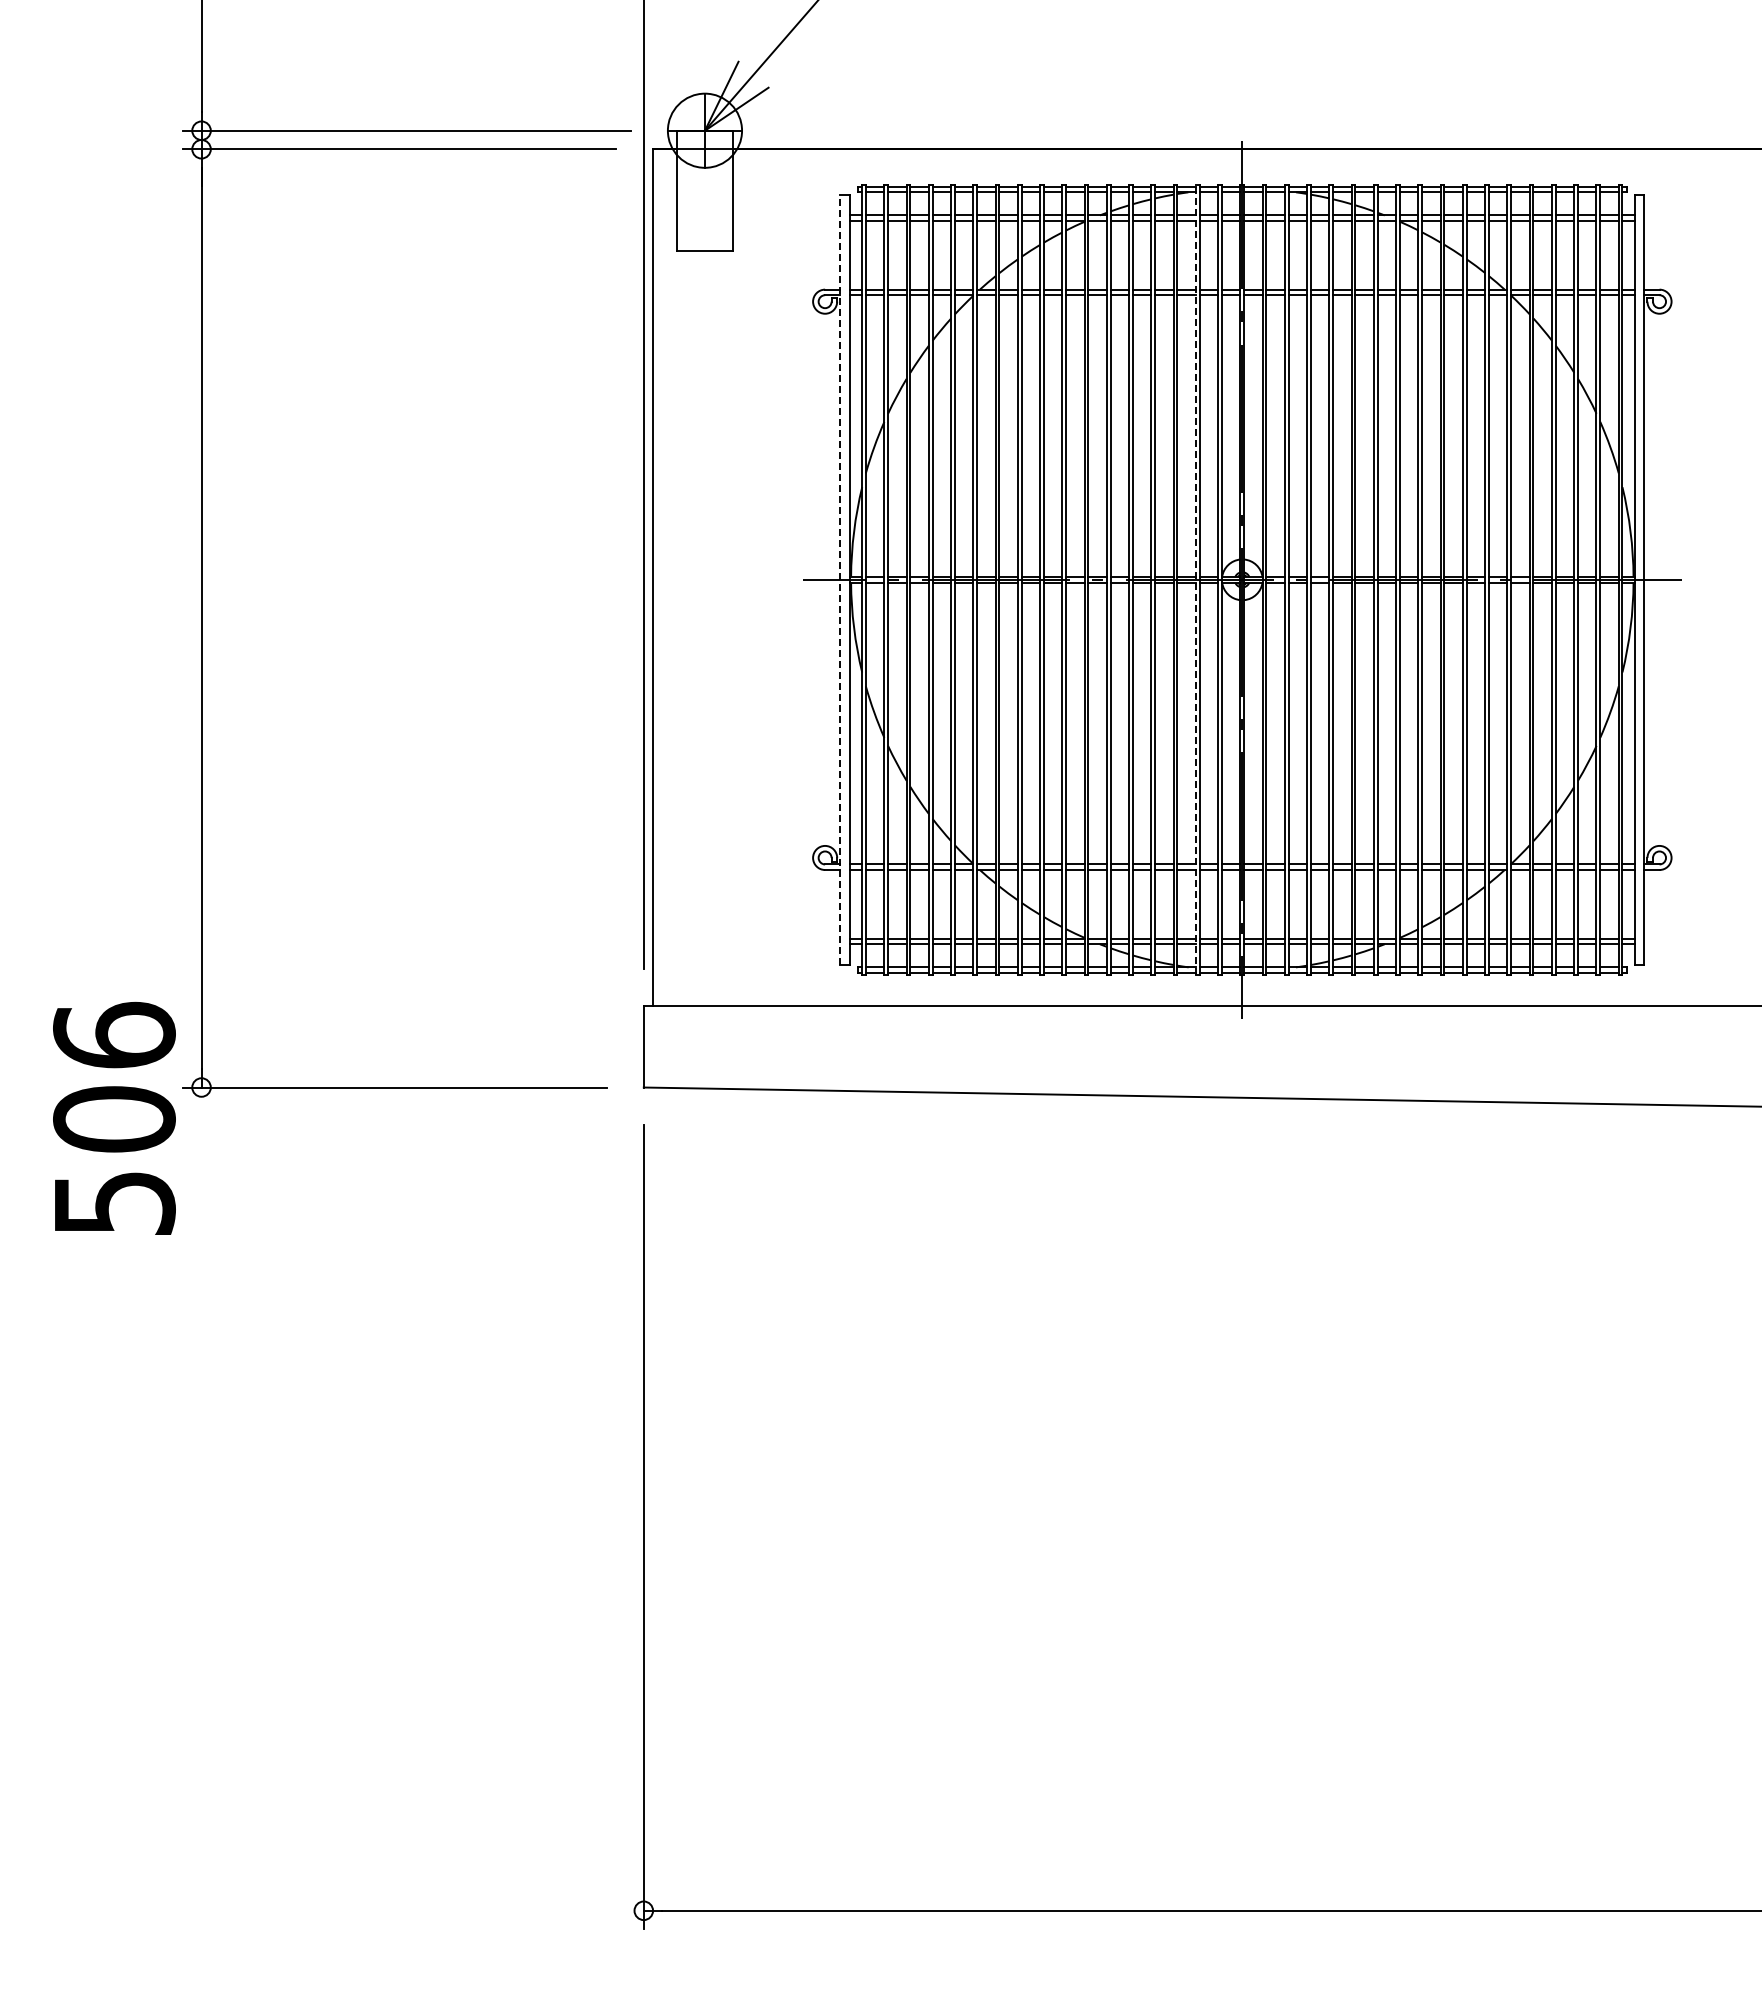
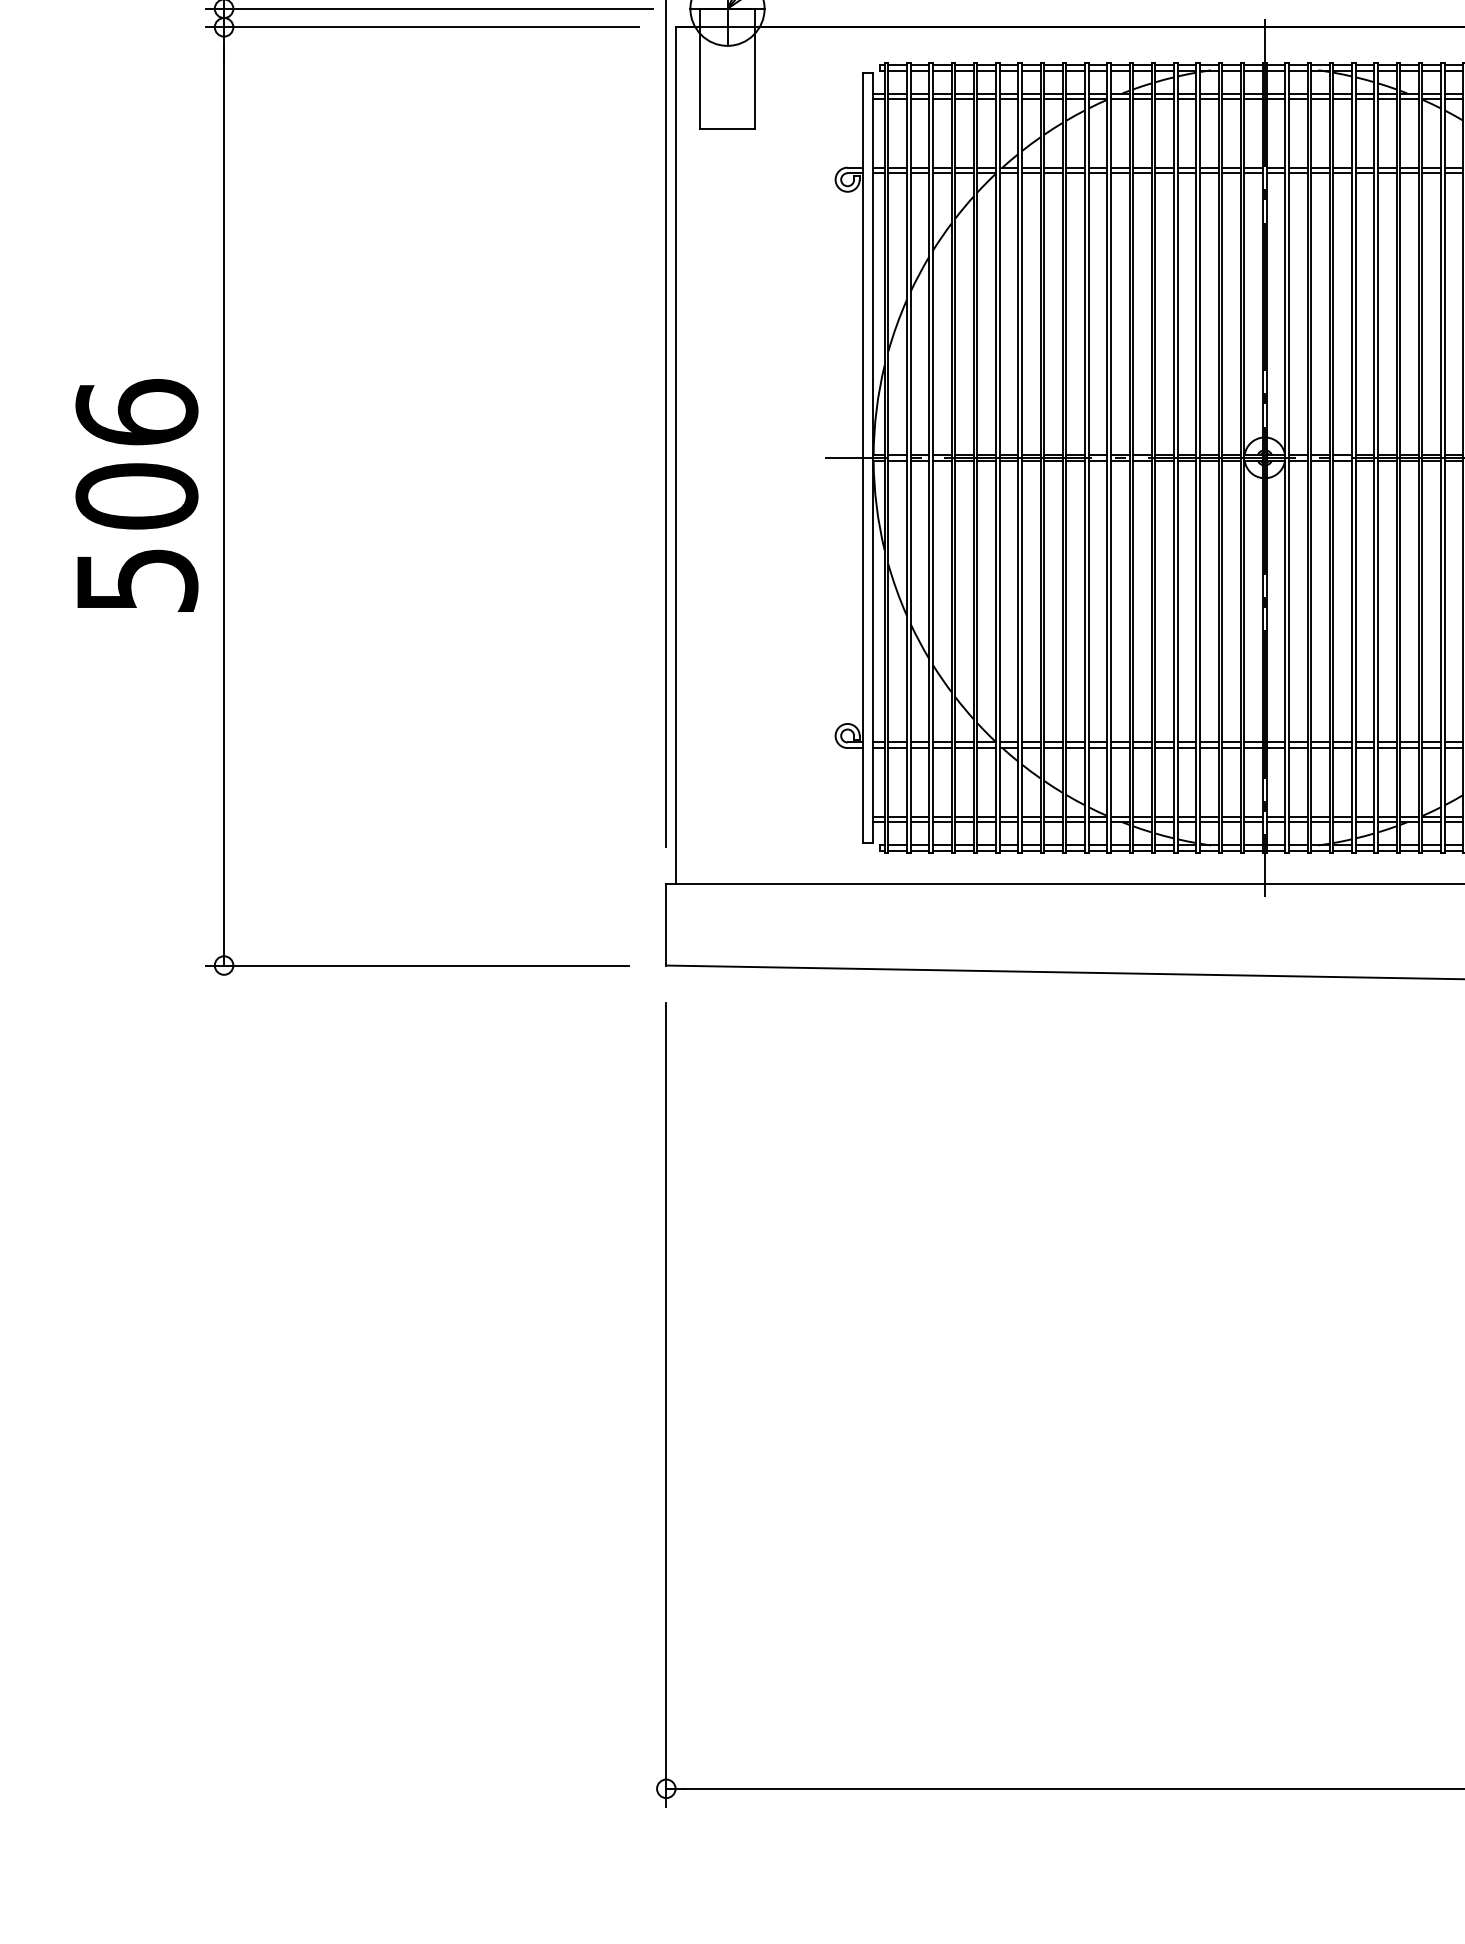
line: (840, 579) -> (863, 457), dashed -> solid
line: (1195, 579) -> (1218, 457), dashed -> solid
text: (114, 1117) -> (137, 494), moved

